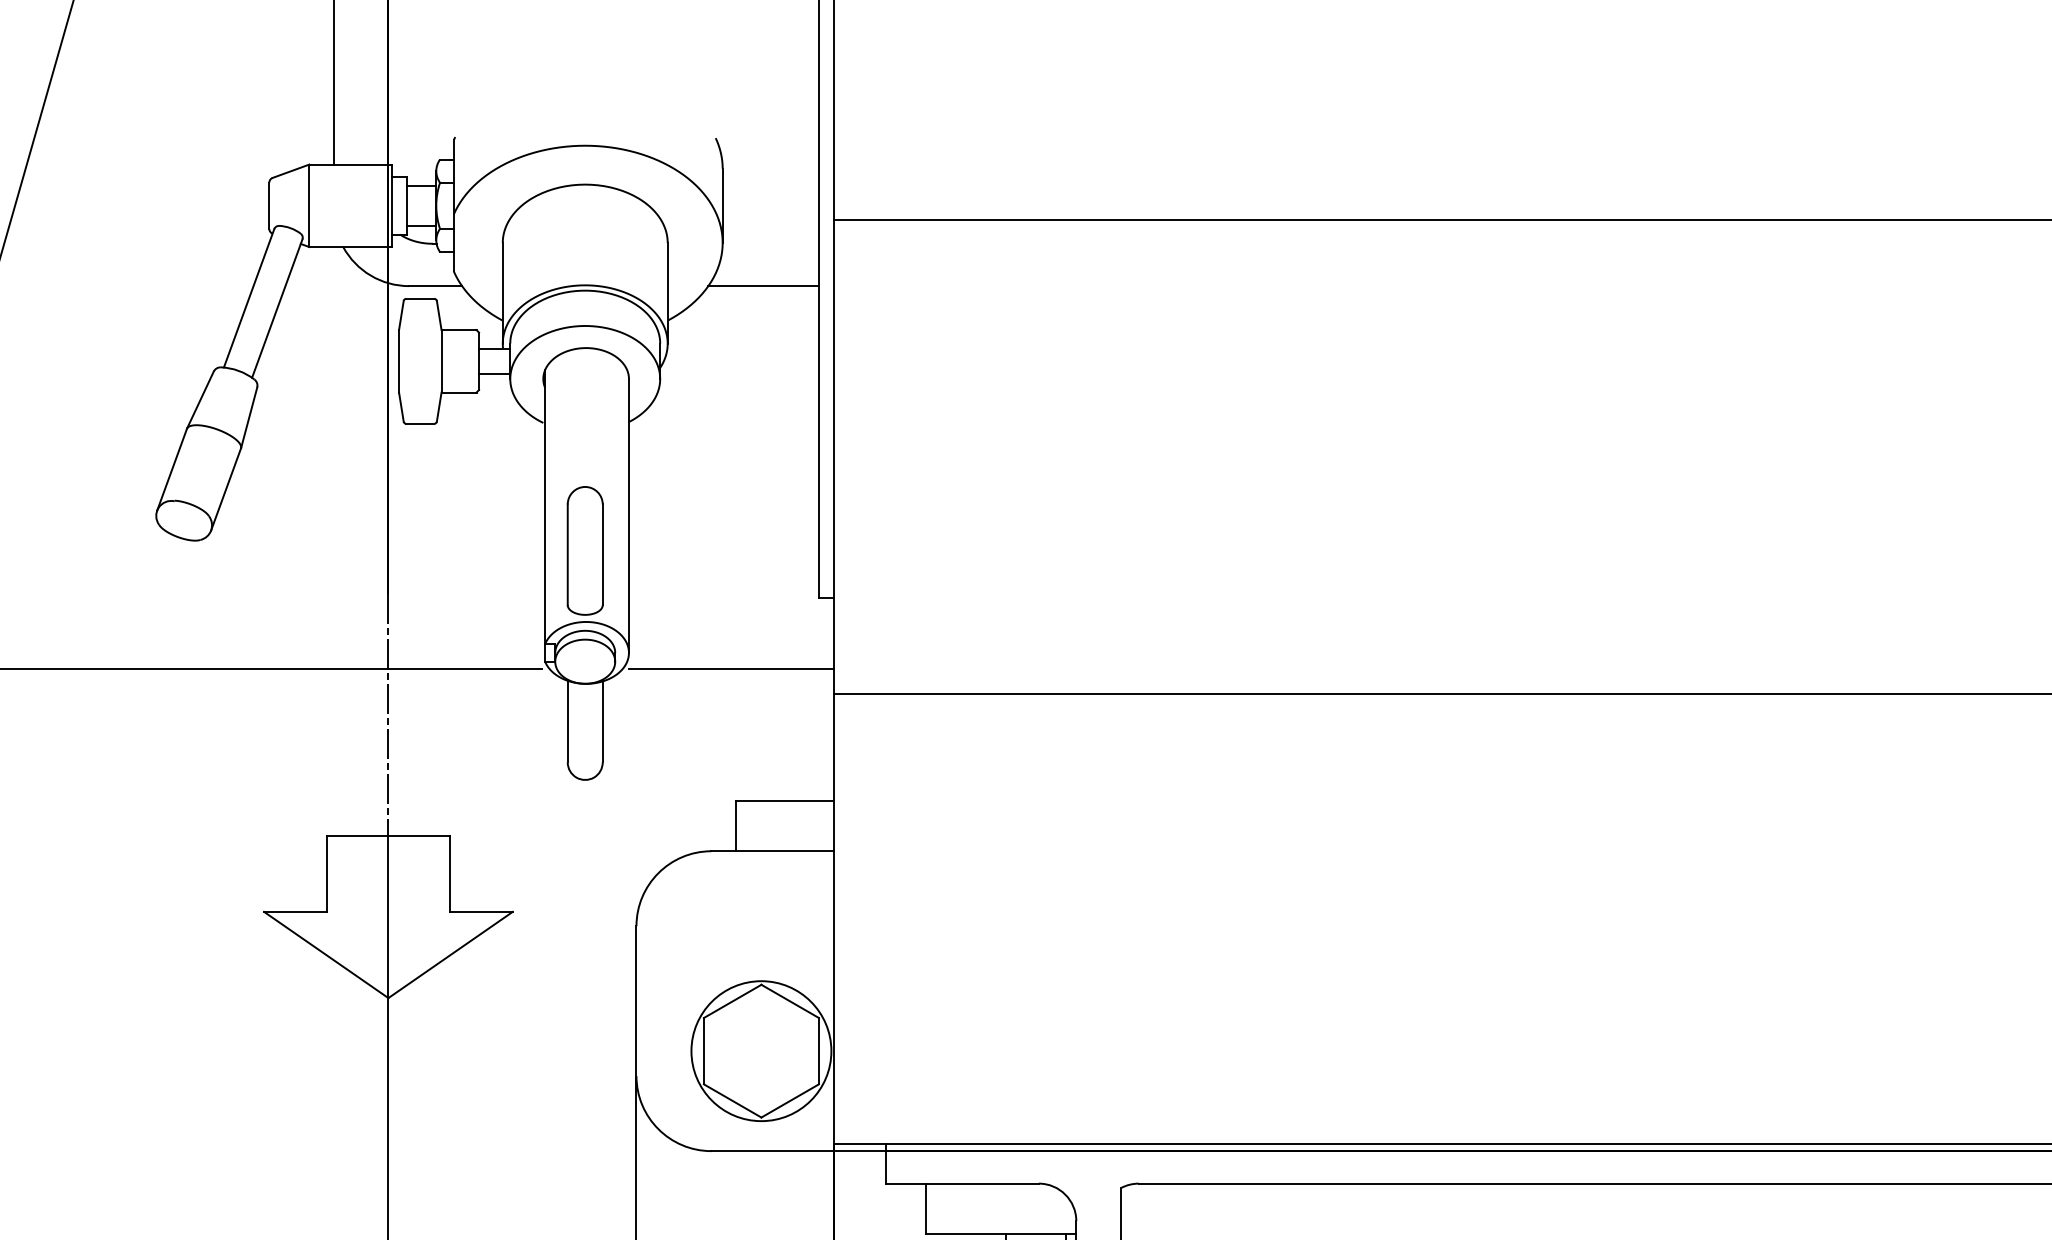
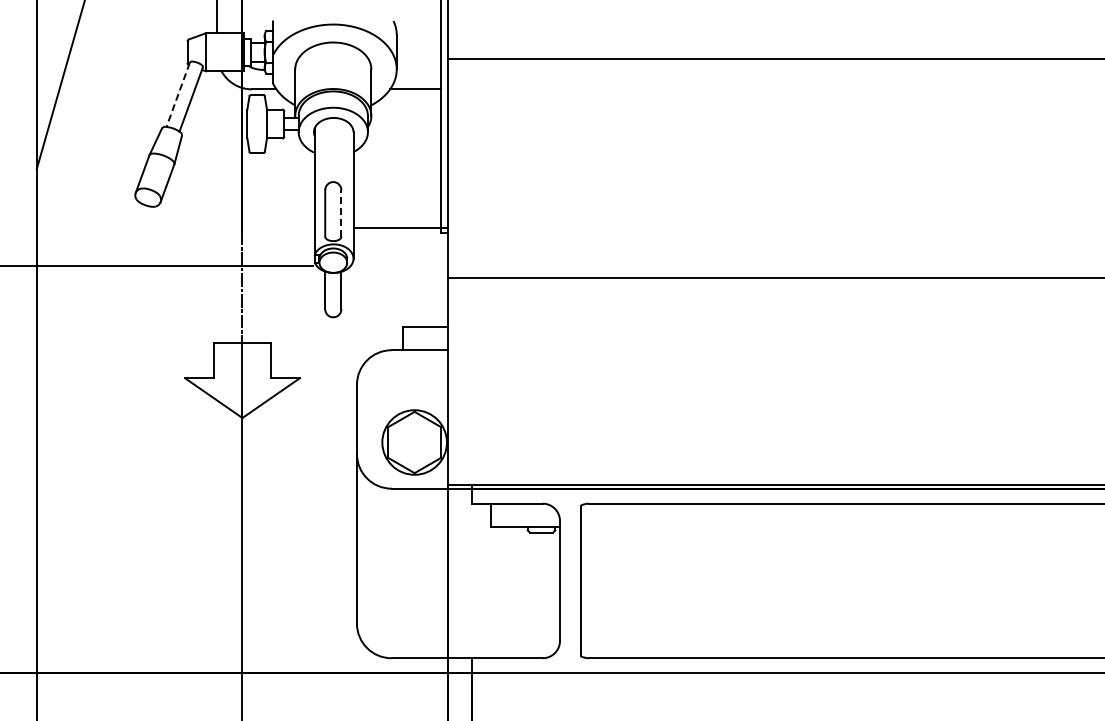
line: (247, 299) -> (177, 95), solid -> dashed
line: (602, 552) -> (341, 212), solid -> dashed
line: (730, 669) -> (400, 228), moved

